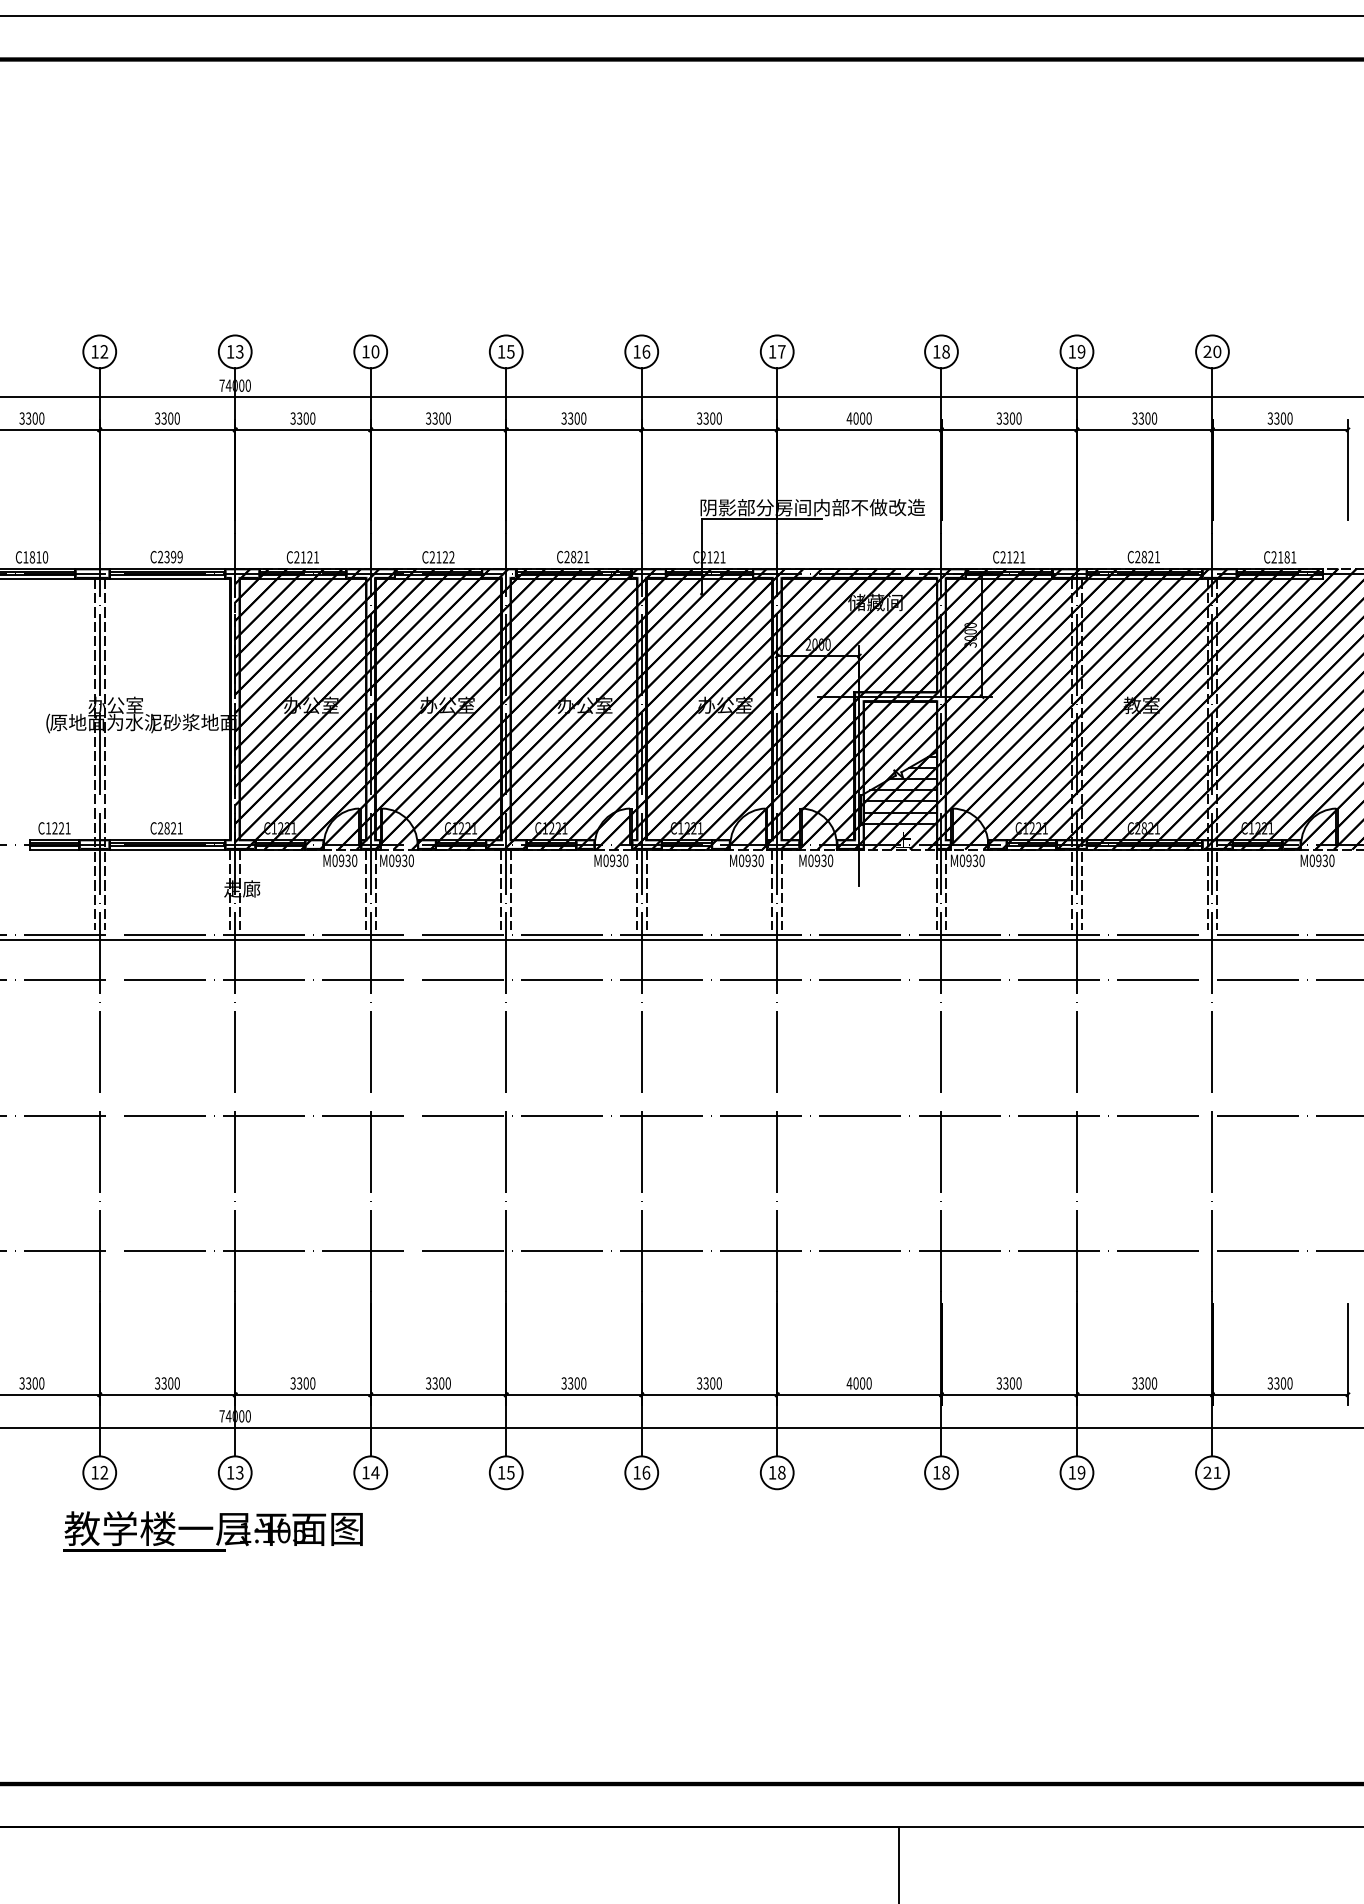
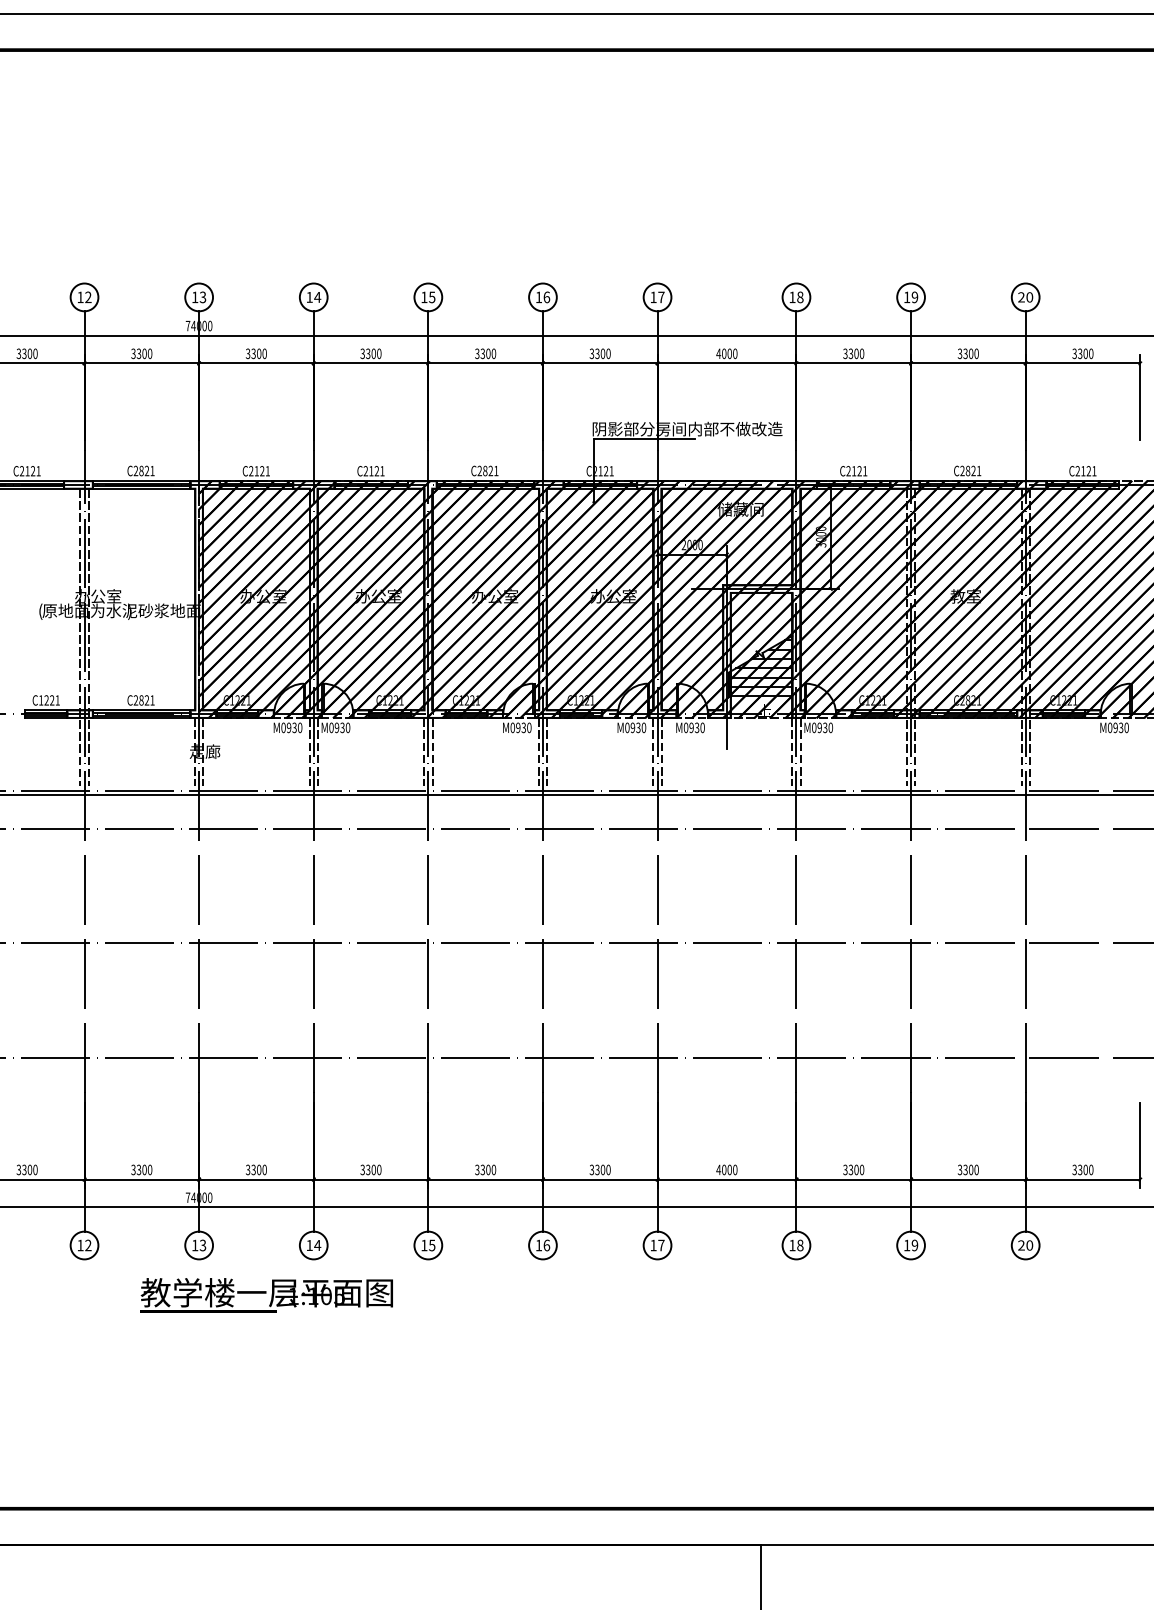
text: (375, 350) -> (317, 296), 10 -> 14
text: (173, 556) -> (146, 470), C2399 -> C2821
text: (34, 557) -> (29, 471), C1810 -> C2121
text: (452, 557) -> (382, 471), C2122 -> C2121
text: (1286, 557) -> (1088, 471), C2181 -> C2121
text: (781, 1472) -> (661, 1245), 18 -> 17
text: (1216, 1472) -> (1029, 1245), 21 -> 20
text: (213, 1531) -> (266, 1295), moved

